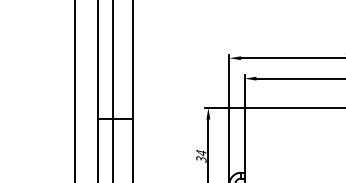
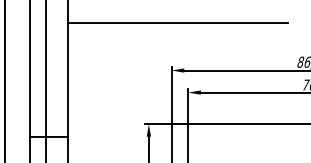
line: (235, 14) -> (178, 23), added

